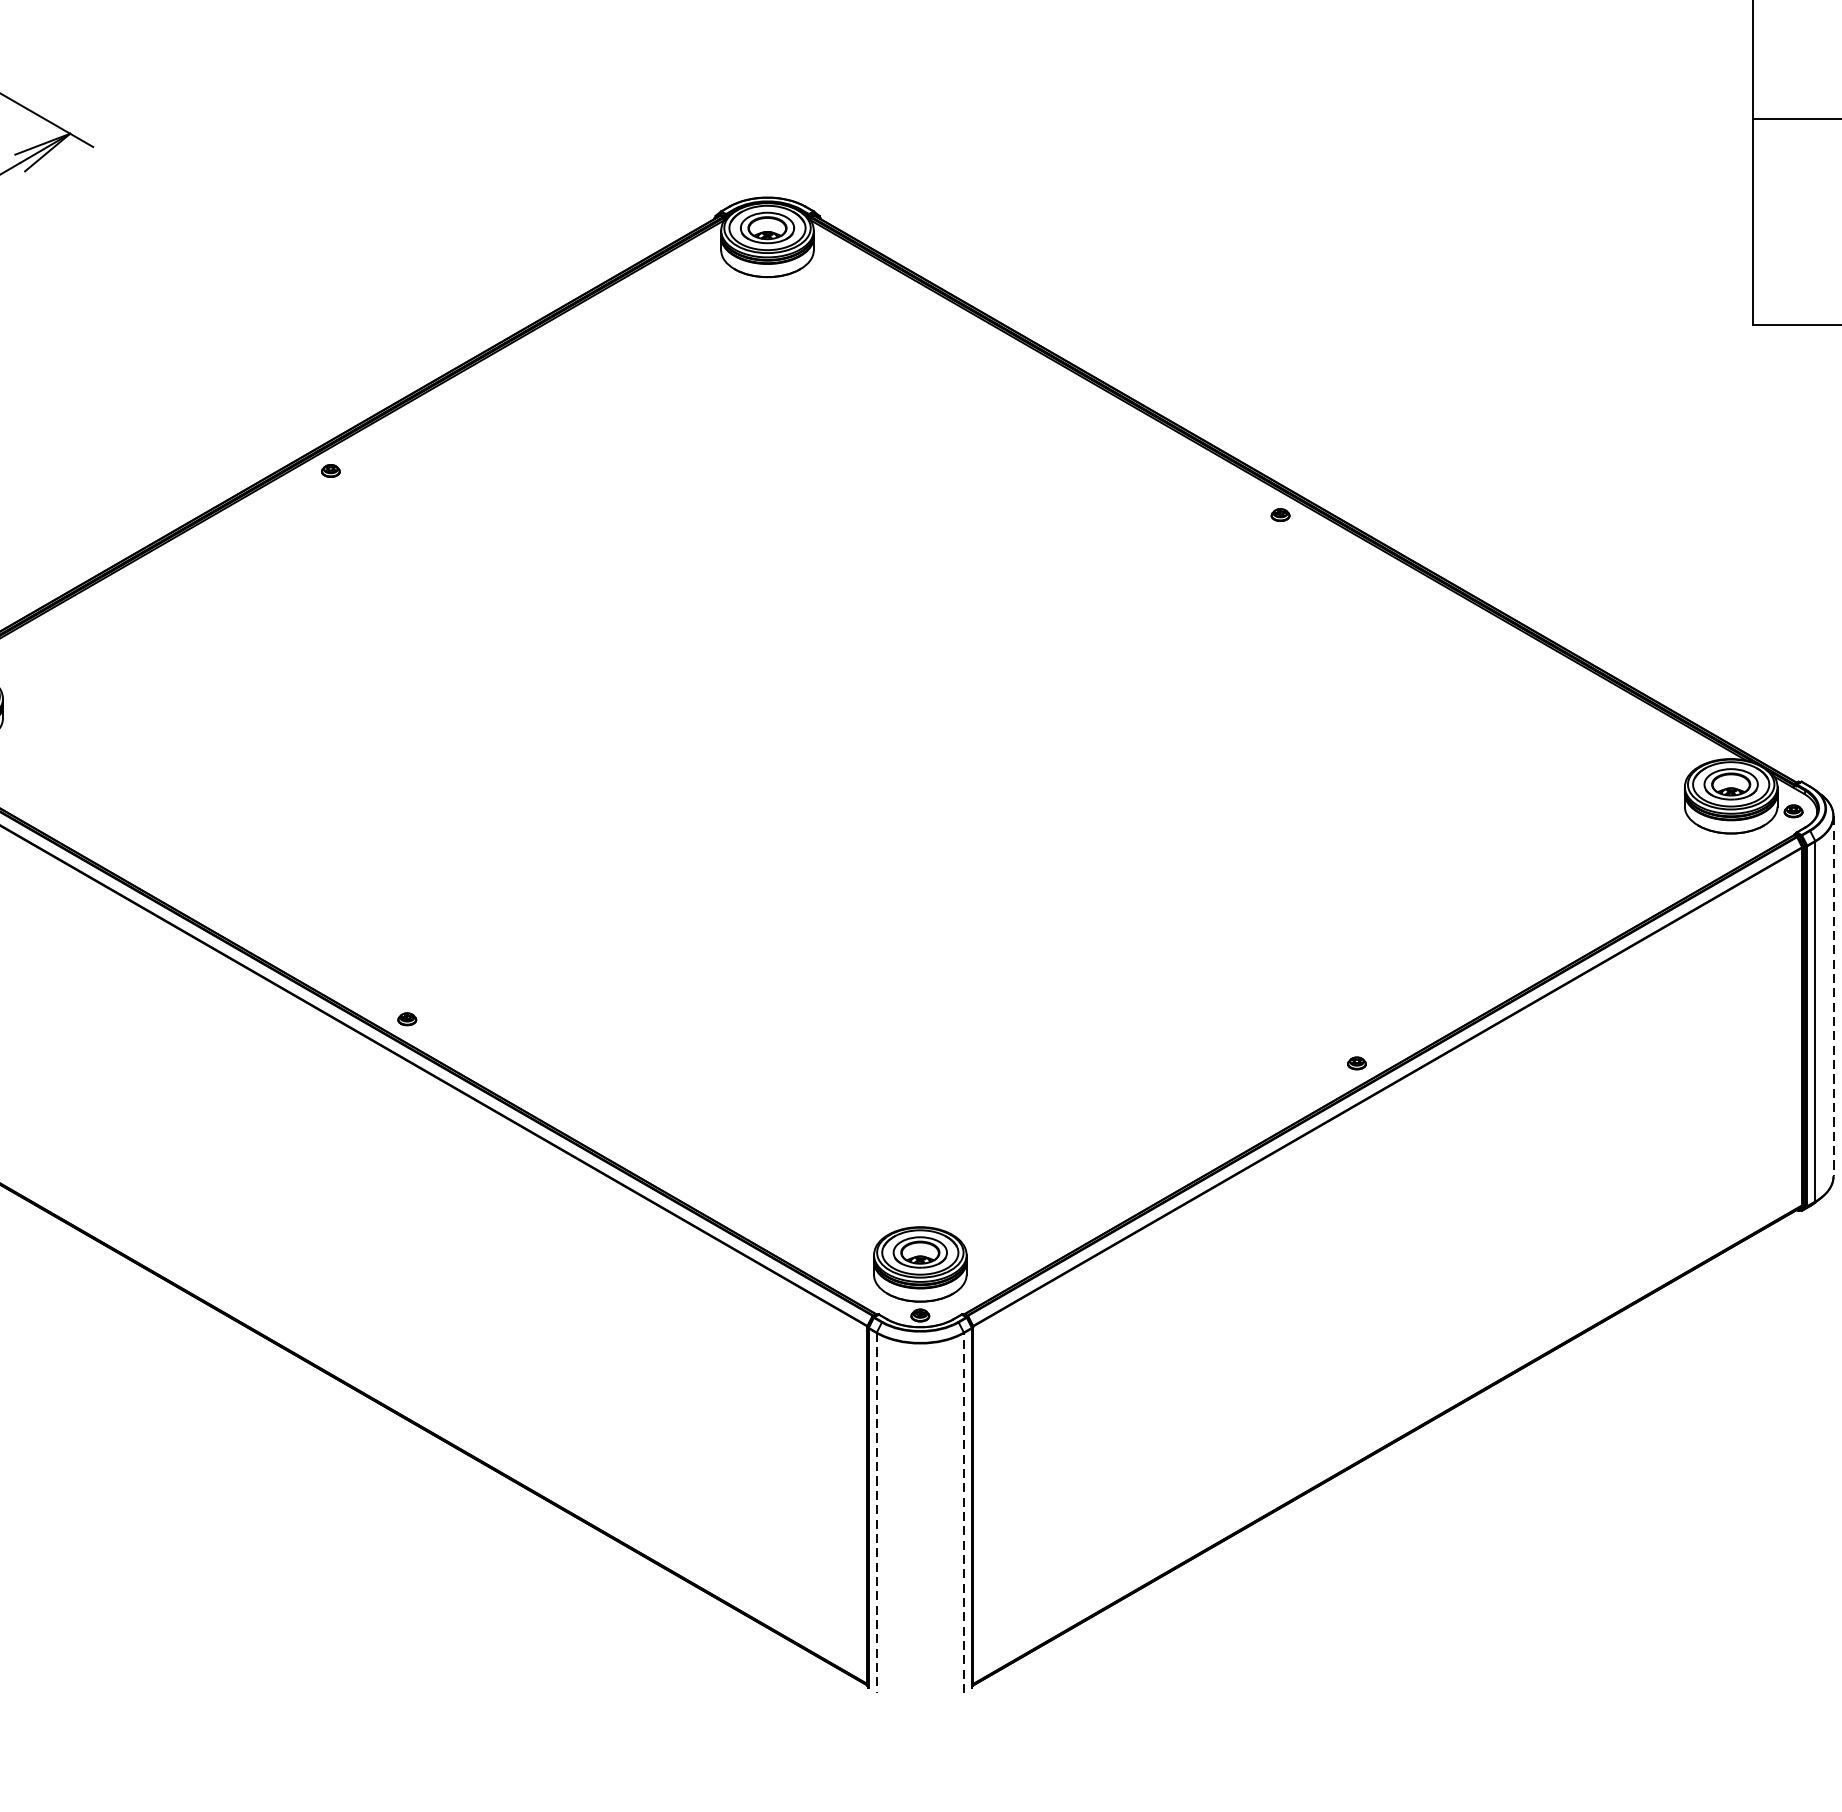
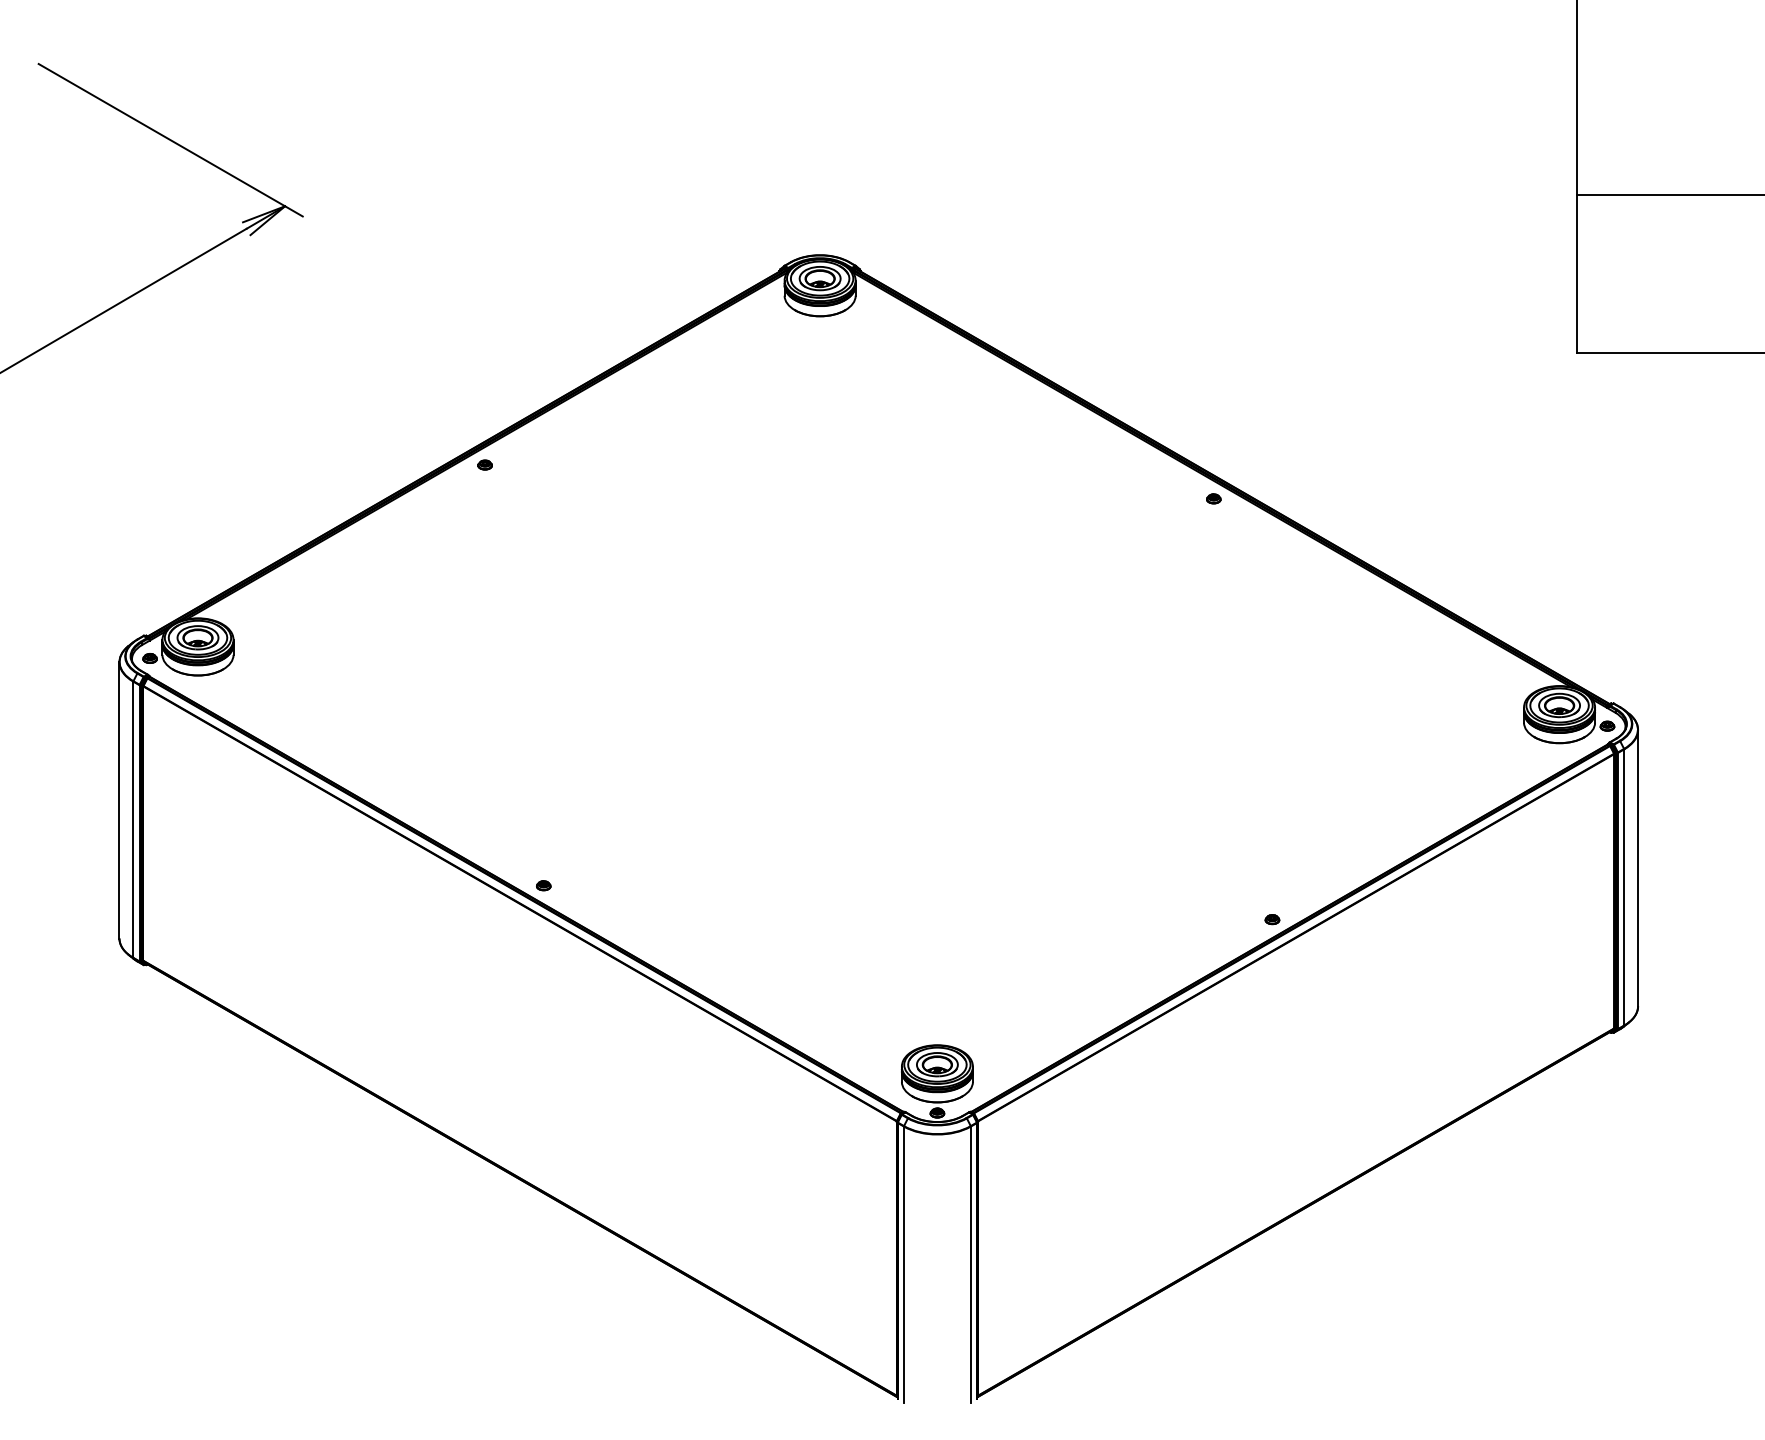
line: (1834, 996) -> (1638, 868), dashed -> solid
line: (963, 1512) -> (970, 1264), dashed -> solid
line: (876, 1514) -> (903, 1265), dashed -> solid

